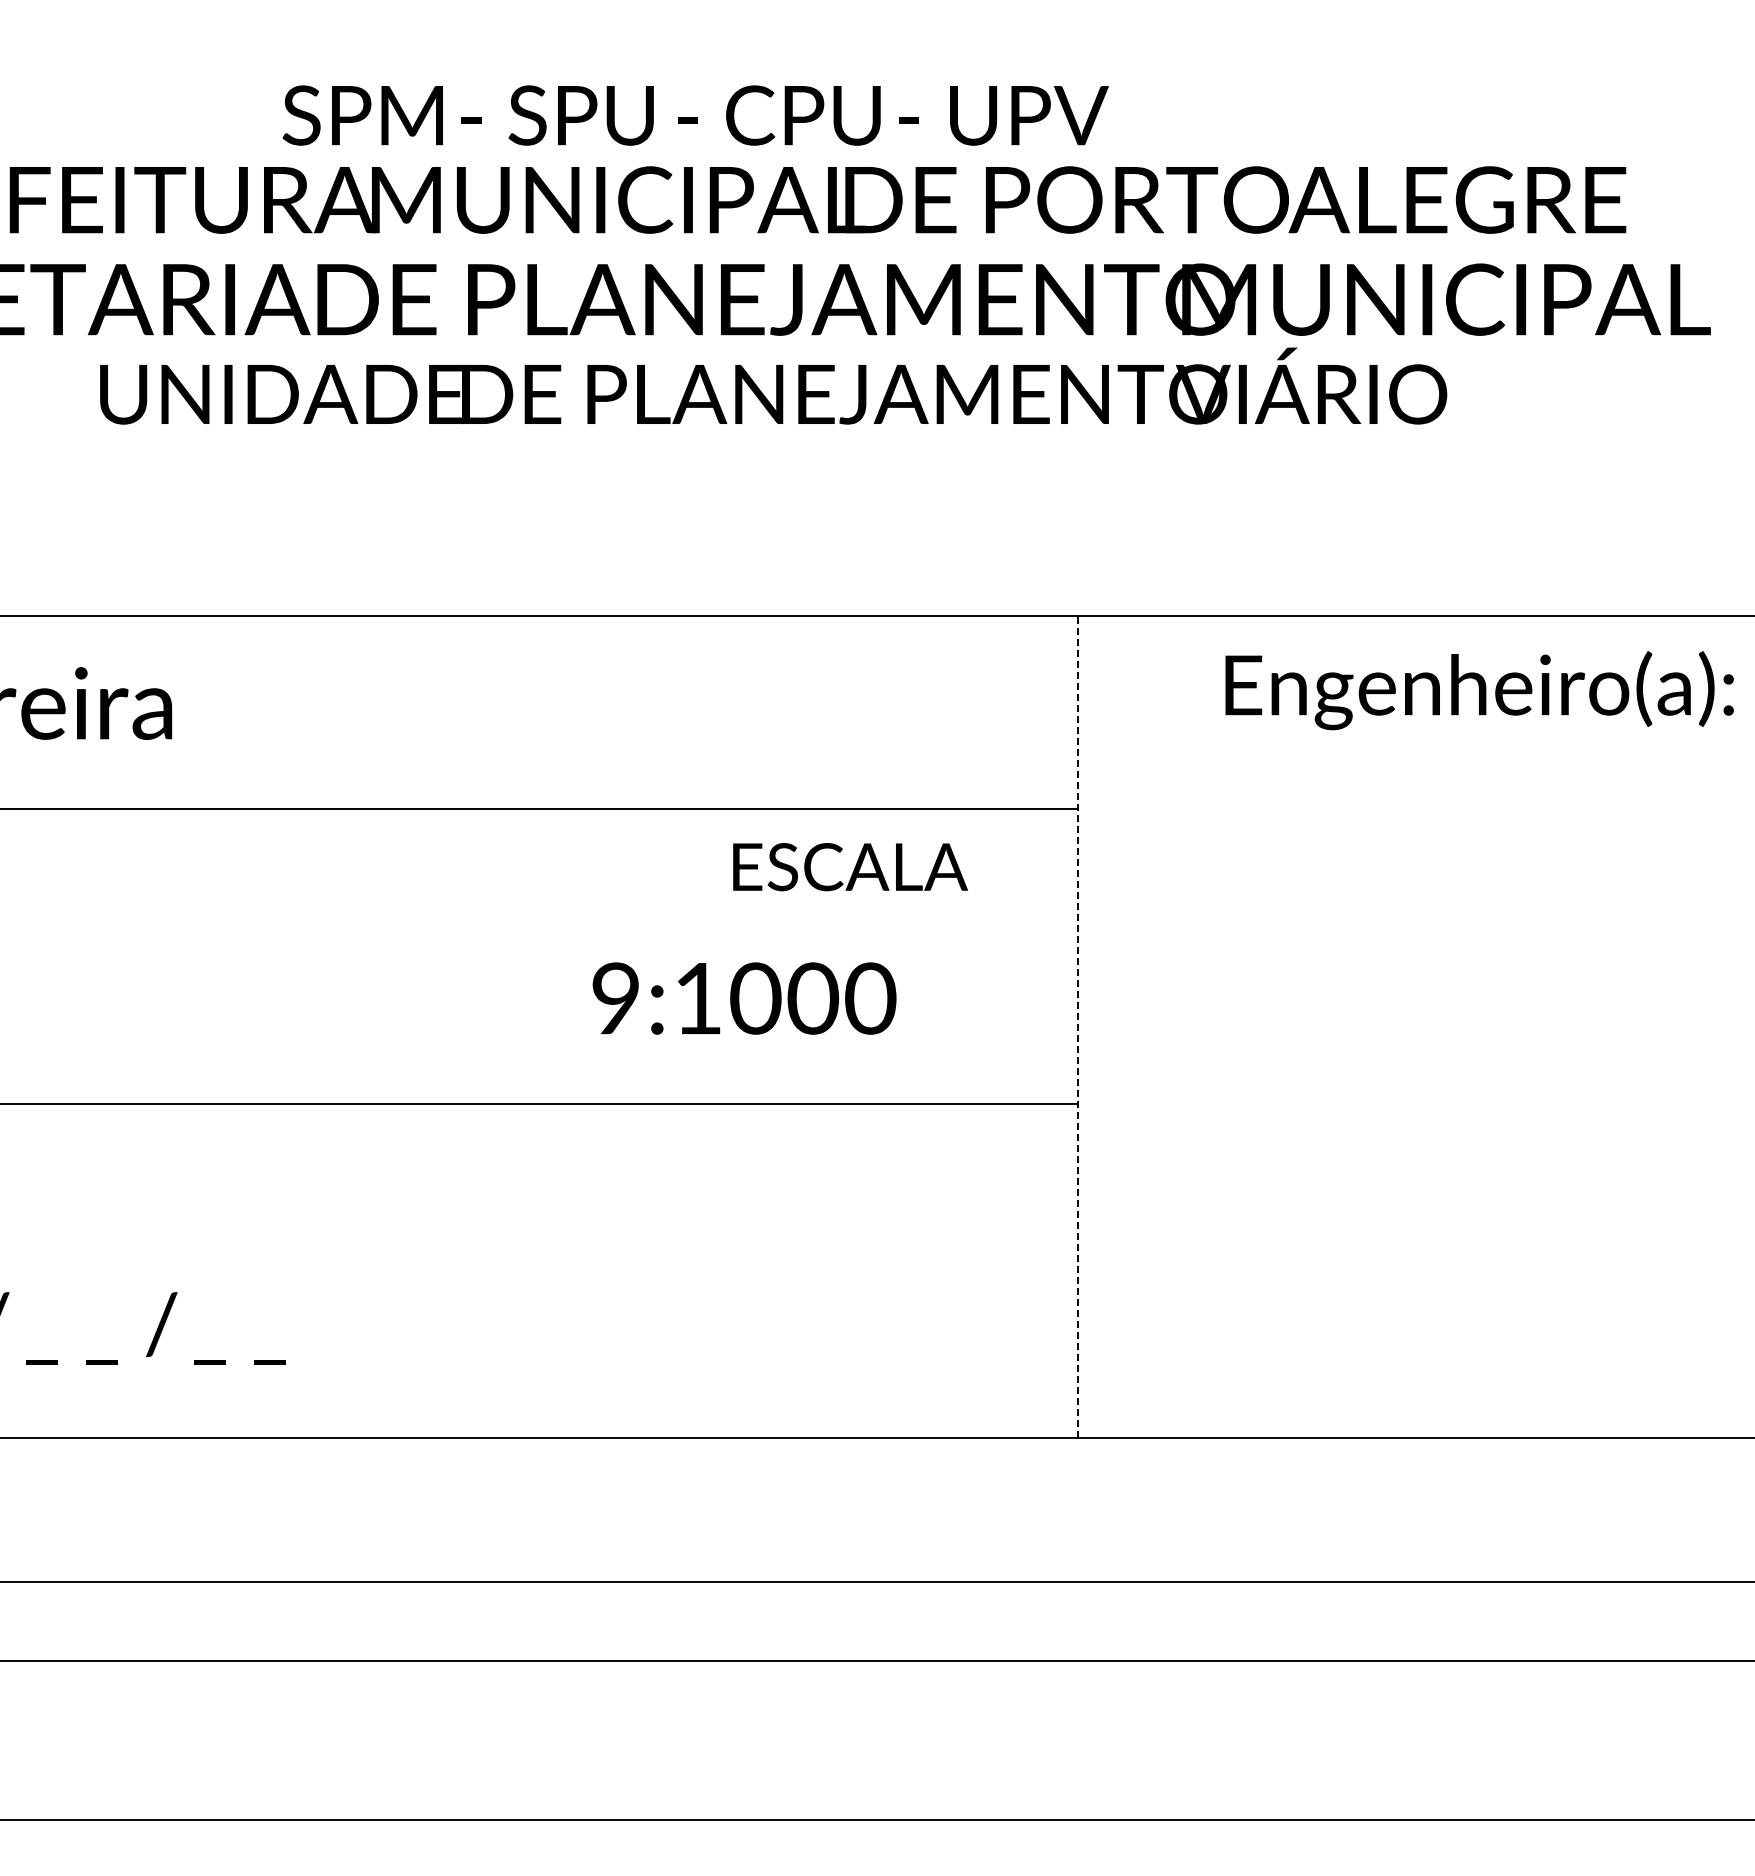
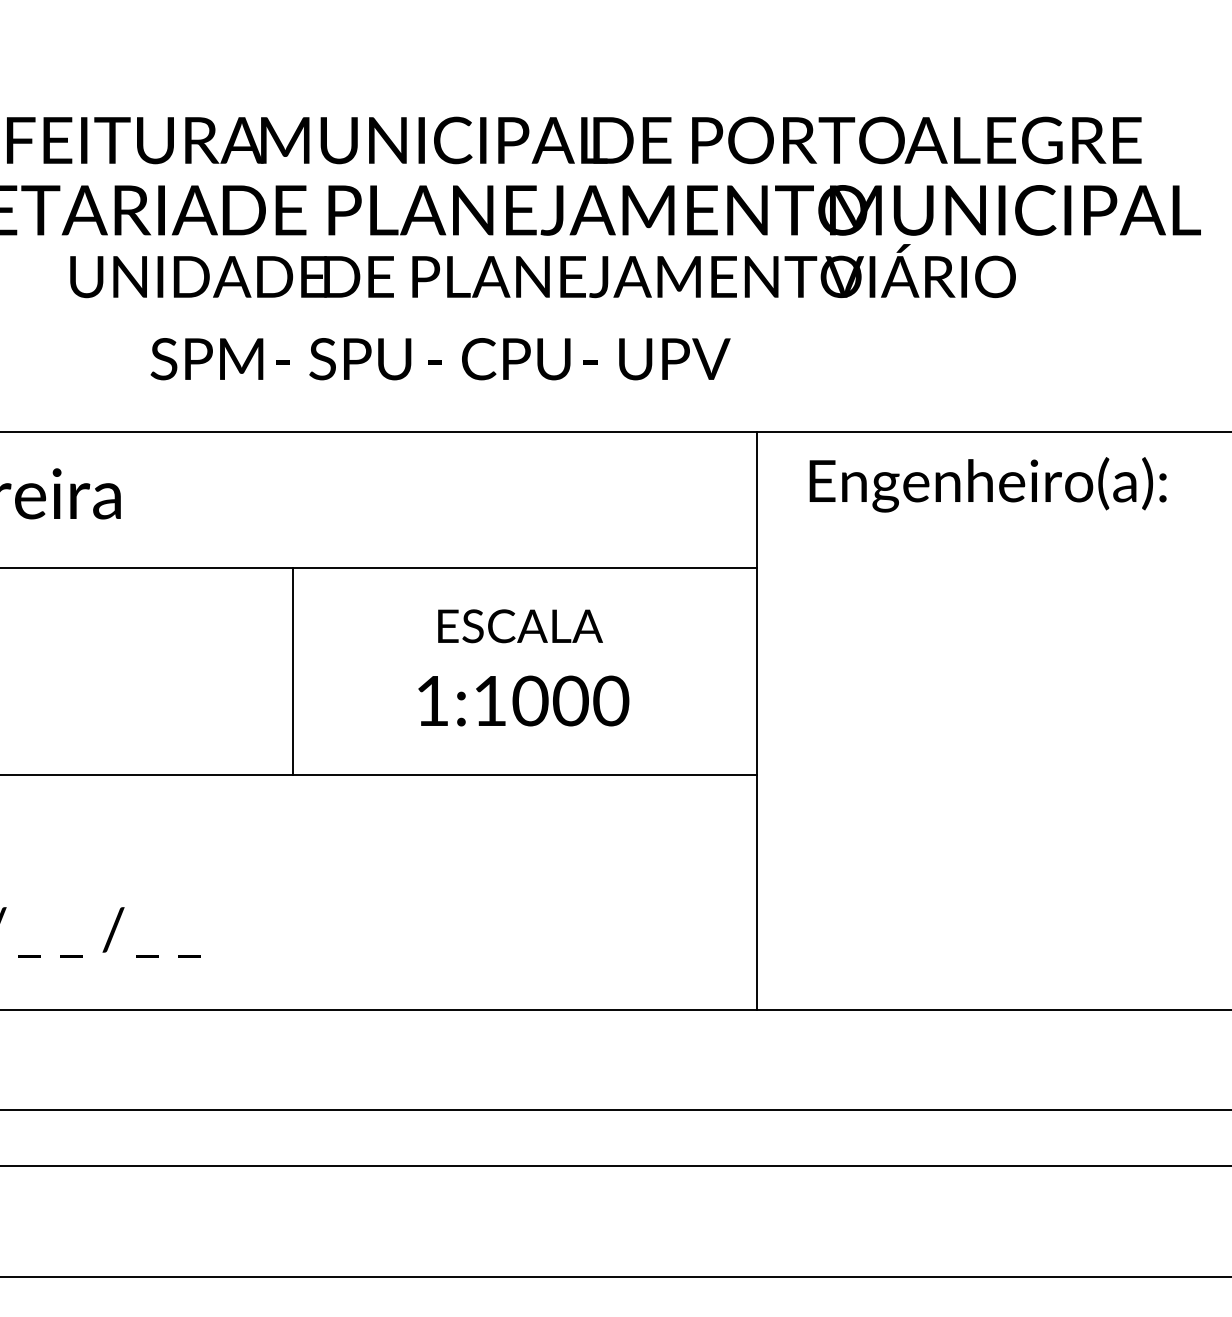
text: (695, 115) -> (440, 359), moved
text: (1479, 690) -> (988, 484), moved
text: (850, 867) -> (520, 626), moved
line: (417, 956) -> (293, 671), added
text: (615, 998) -> (432, 700), 9:1000 -> 1:1000
line: (1078, 1026) -> (757, 720), dashed -> solid

